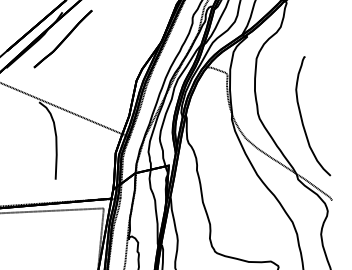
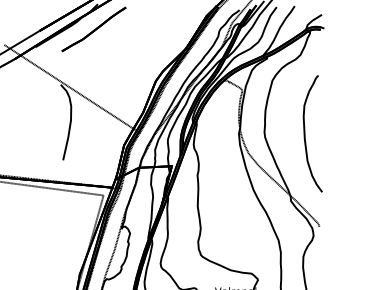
part: (302, 118) -> (305, 133), moved

